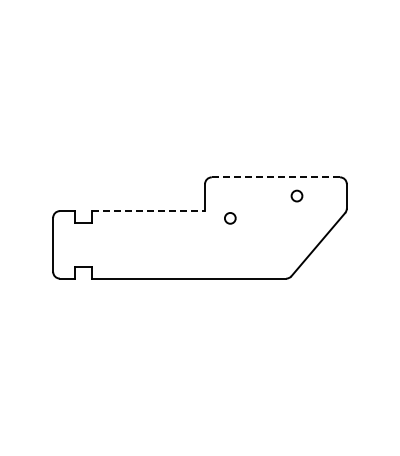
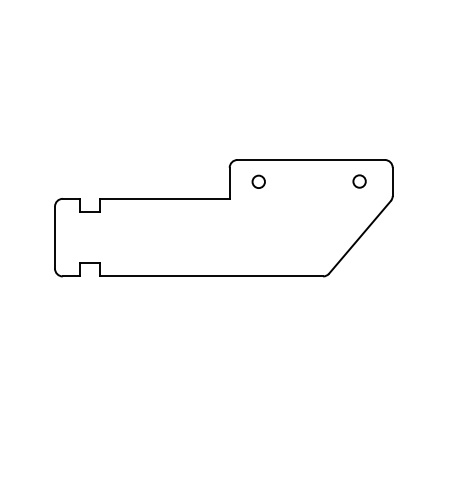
line: (276, 177) -> (311, 160), dashed -> solid
circle: (296, 195) -> (359, 180), moved
line: (148, 211) -> (164, 199), dashed -> solid
circle: (230, 218) -> (258, 182), moved

